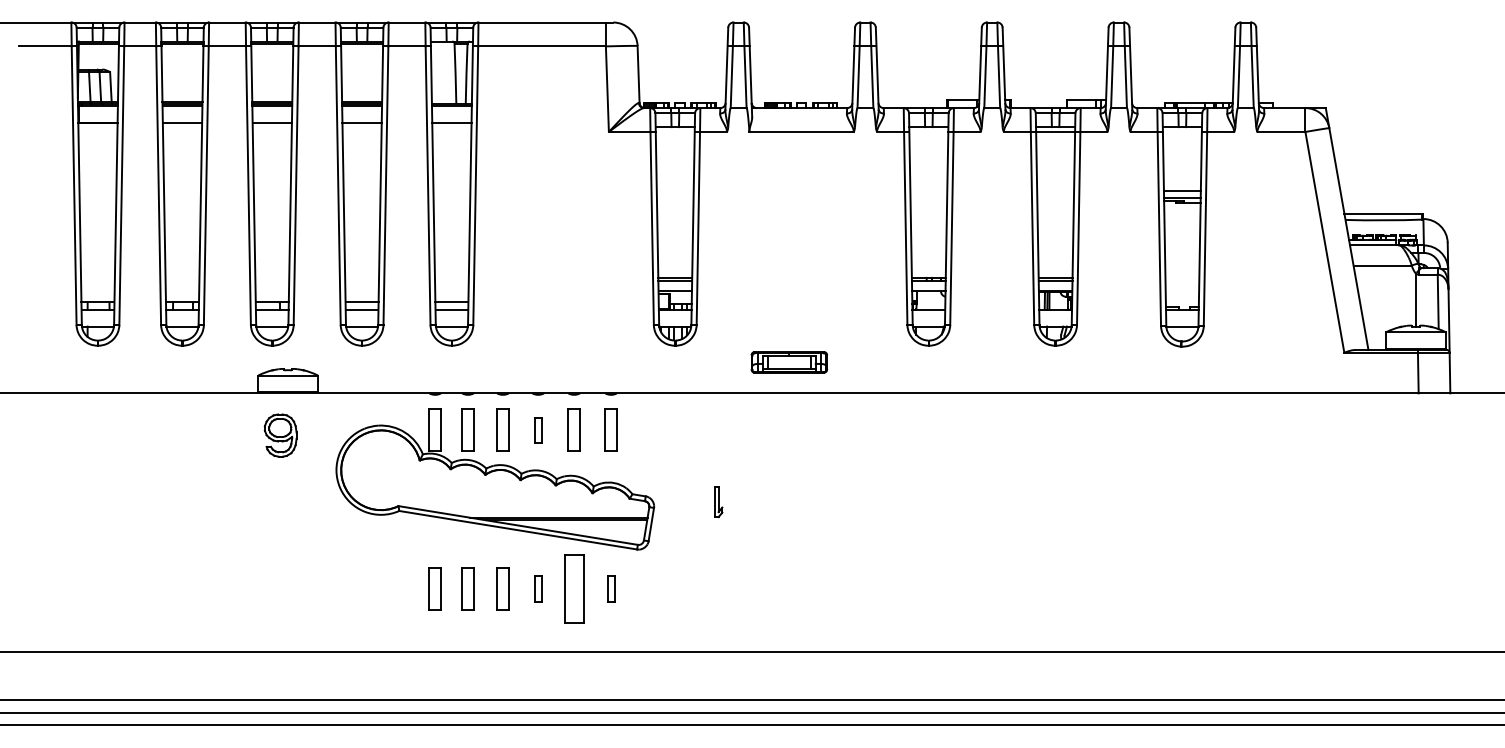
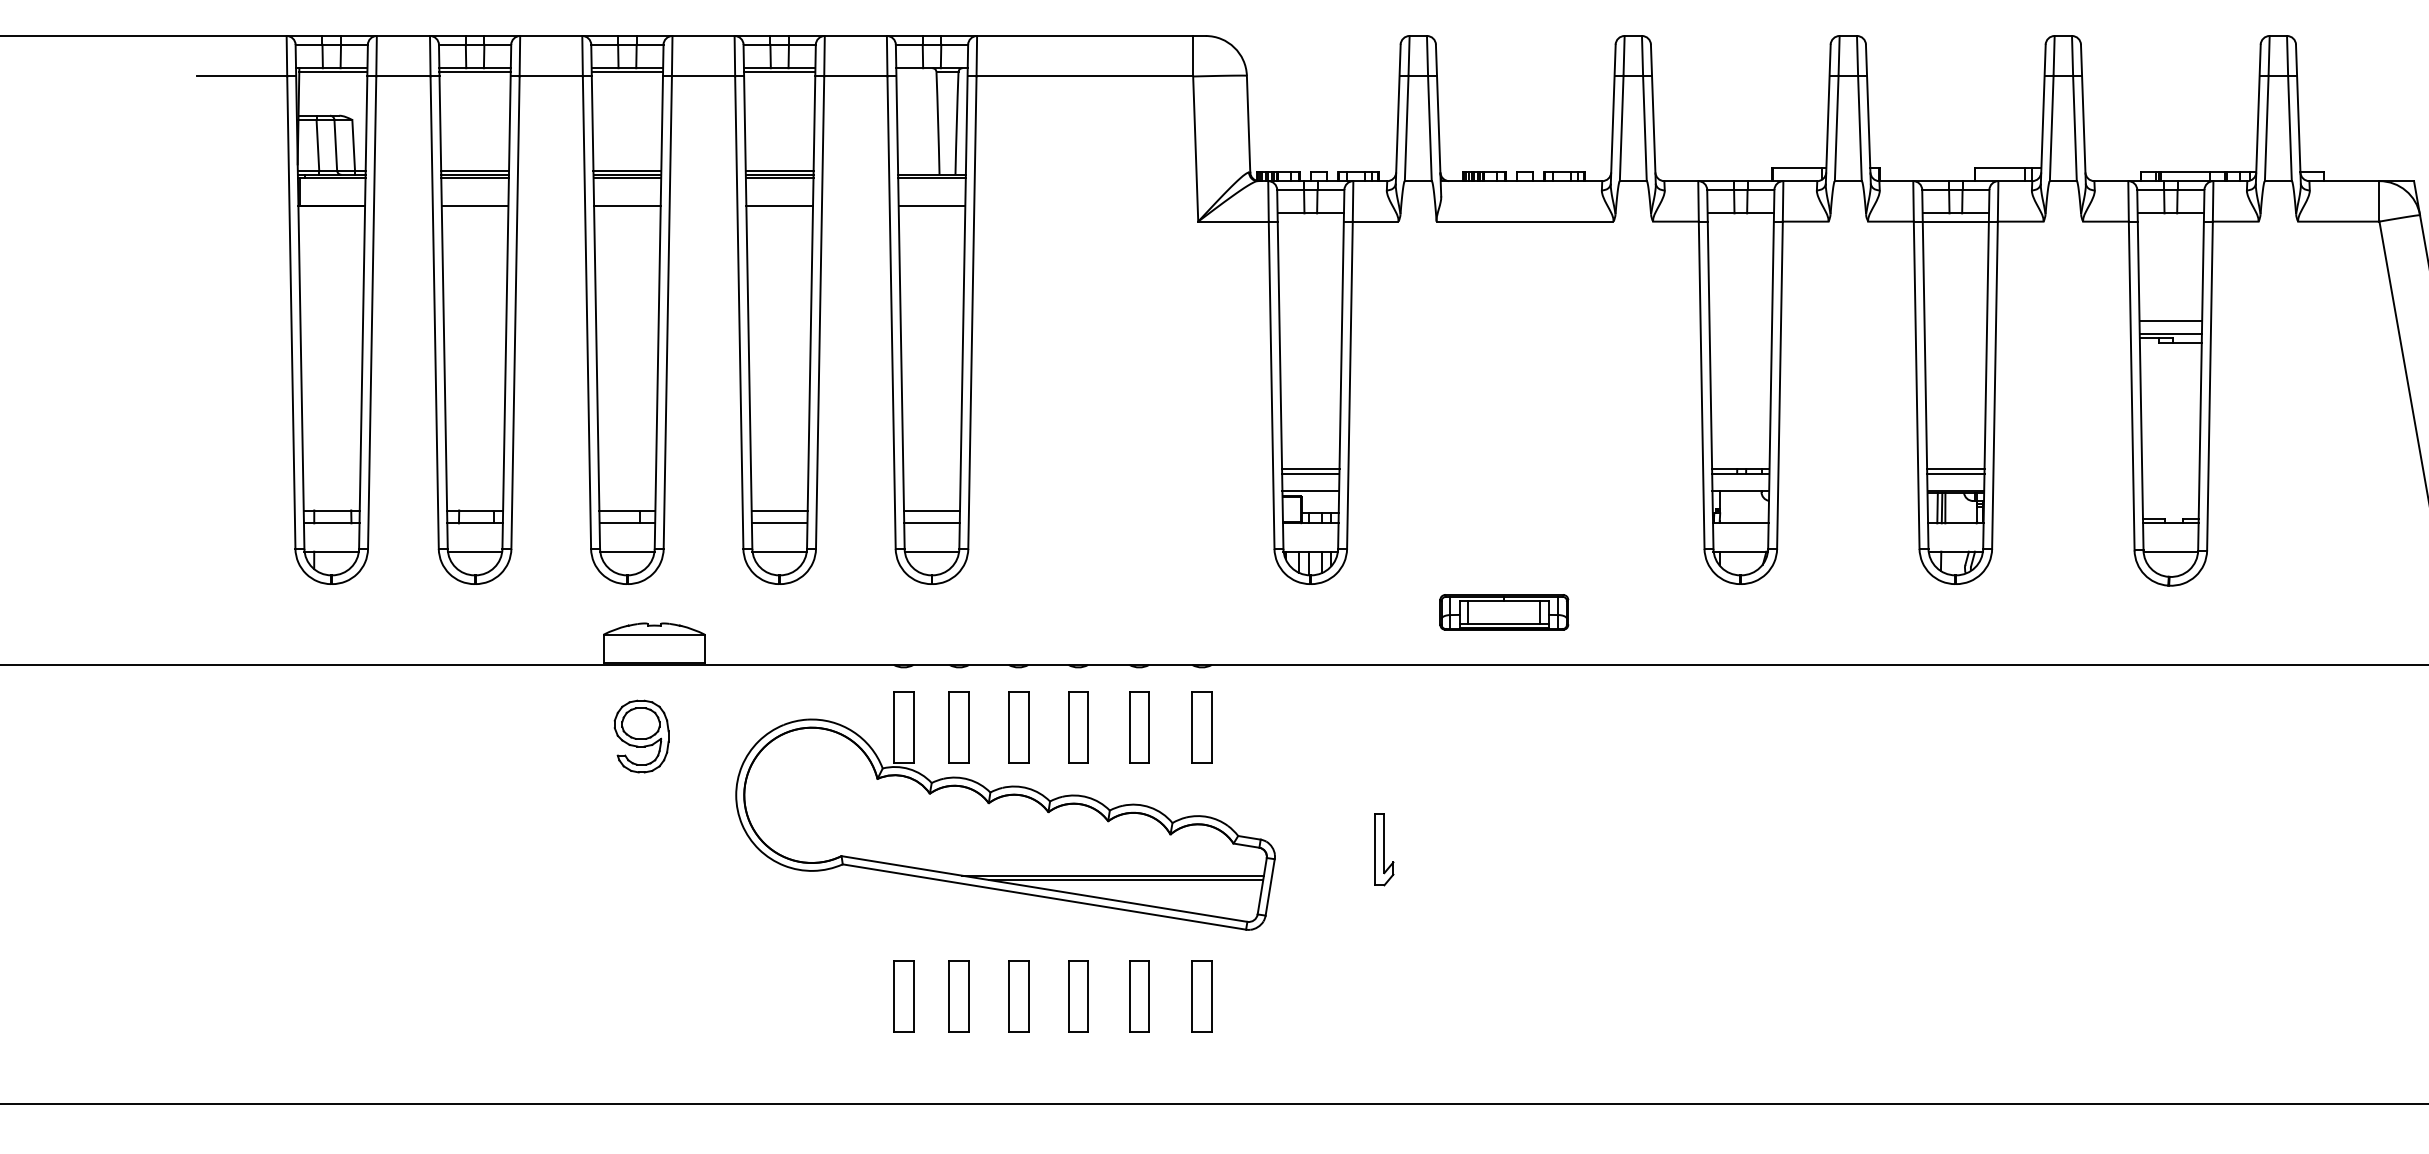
part: (537, 429) -> (1077, 726), size x1.67
part: (718, 502) -> (1384, 849), size x1.43
part: (537, 588) -> (1077, 995), size x1.67
part: (573, 588) -> (1138, 995), size x0.62
part: (610, 588) -> (1200, 995), size x1.67

